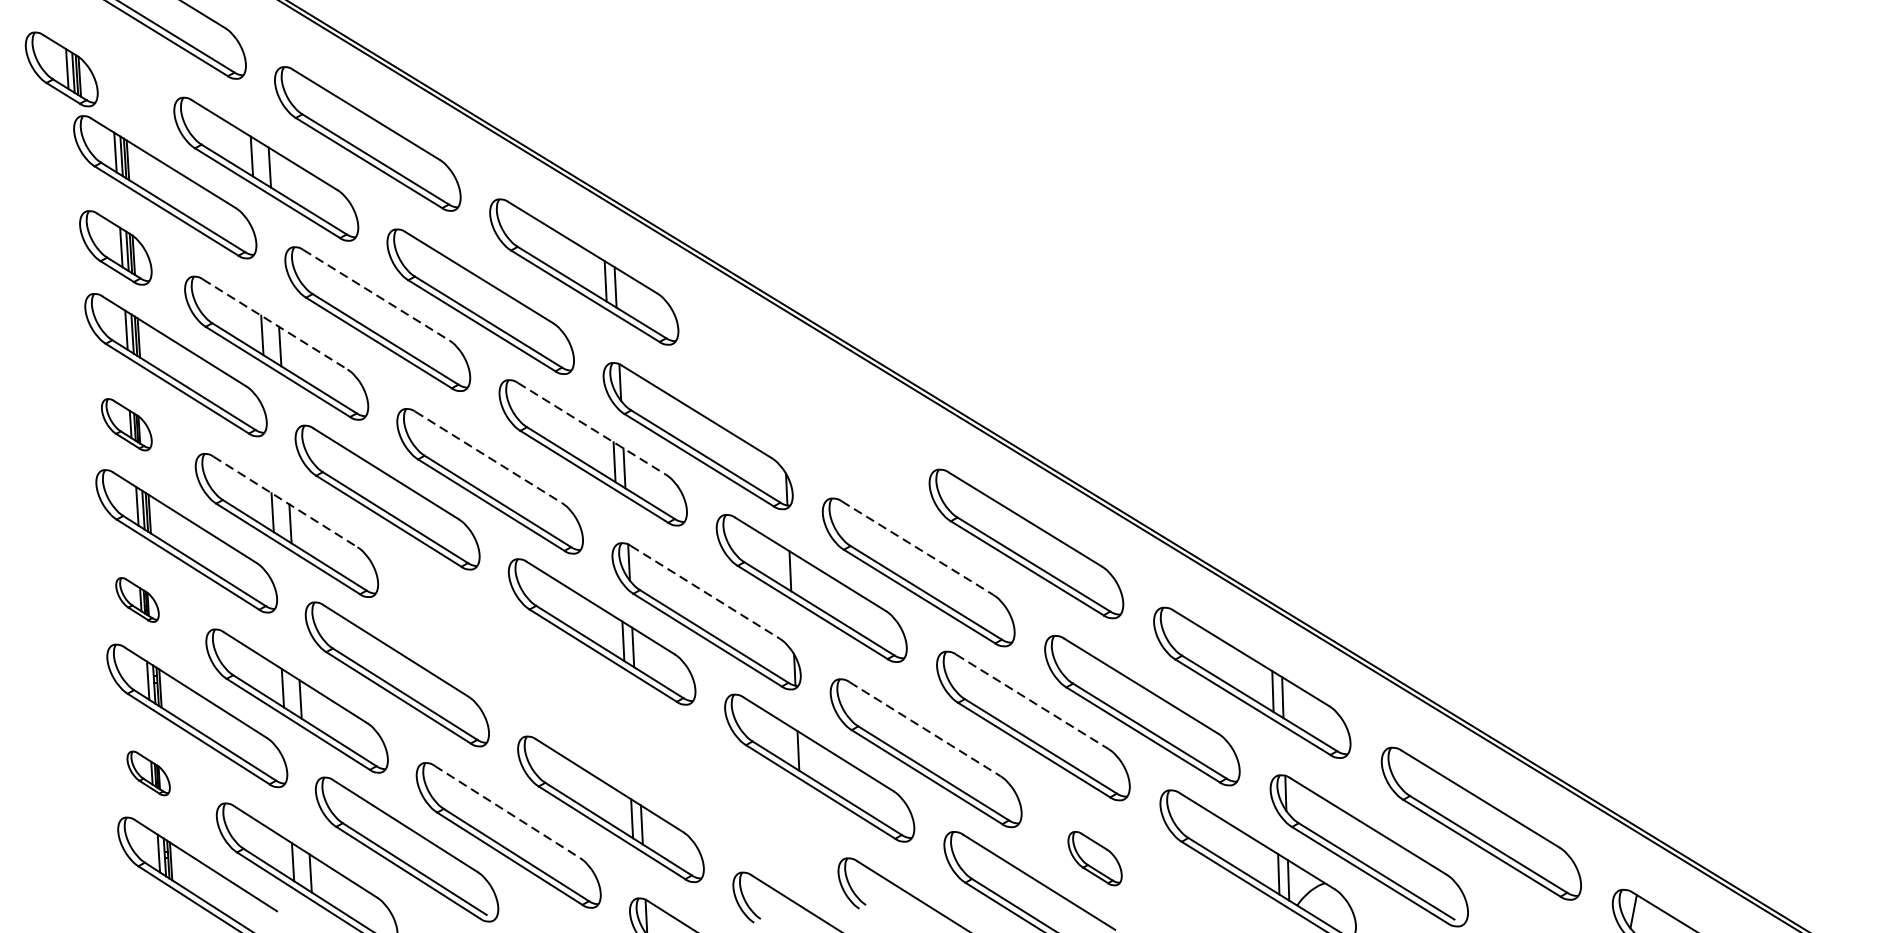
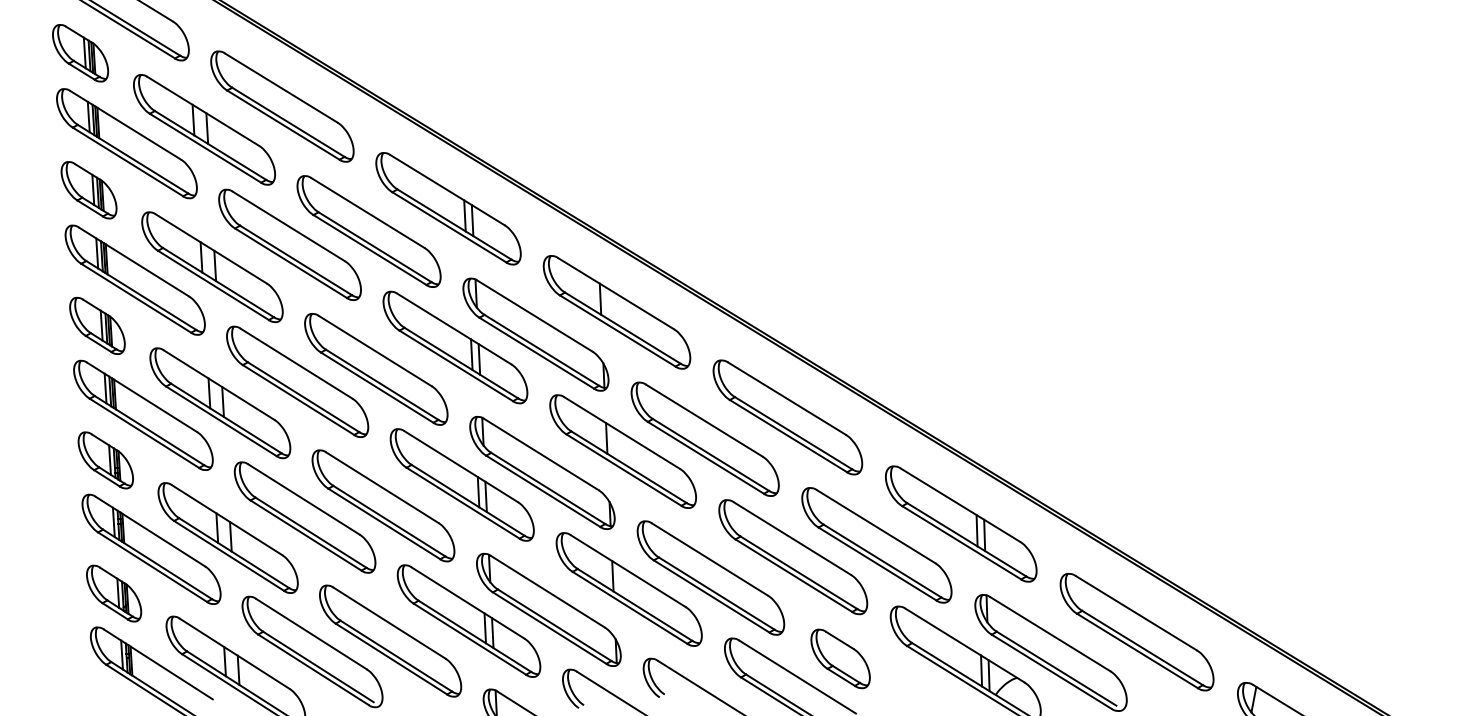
part: (61, 69) -> (80, 53), moved
line: (375, 295) -> (288, 226), dashed -> solid
line: (275, 325) -> (211, 249), dashed -> solid
part: (803, 407) -> (616, 312), added
part: (126, 424) -> (97, 325), size x1.43
line: (592, 429) -> (454, 329), dashed -> solid
line: (489, 458) -> (375, 351), dashed -> solid
line: (285, 502) -> (219, 385), dashed -> solid
line: (917, 547) -> (704, 420), dashed -> solid
line: (705, 592) -> (541, 454), dashed -> solid
part: (137, 600) -> (105, 460), size x1.67
part: (499, 658) -> (383, 505), added
line: (1032, 701) -> (792, 538), dashed -> solid
line: (925, 729) -> (710, 559), dashed -> solid
part: (149, 773) -> (114, 593), size x1.67
part: (714, 794) -> (548, 609), added
line: (507, 812) -> (389, 623), dashed -> solid
part: (1094, 858) -> (840, 658), size x1.43

